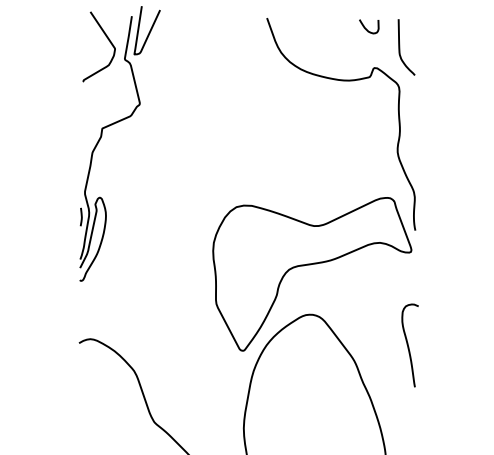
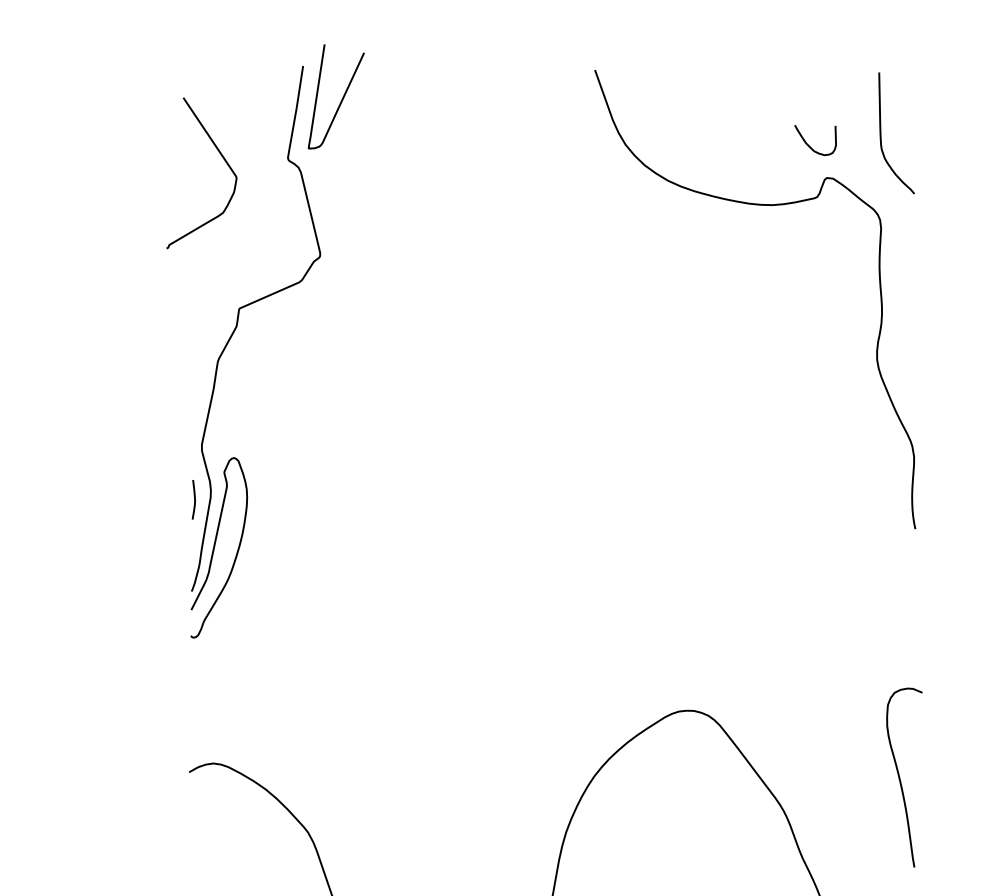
curve: (366, 28) -> (809, 144), moved
curve: (107, 39) -> (220, 157), moved
part: (310, 265) -> (688, 604), removed

